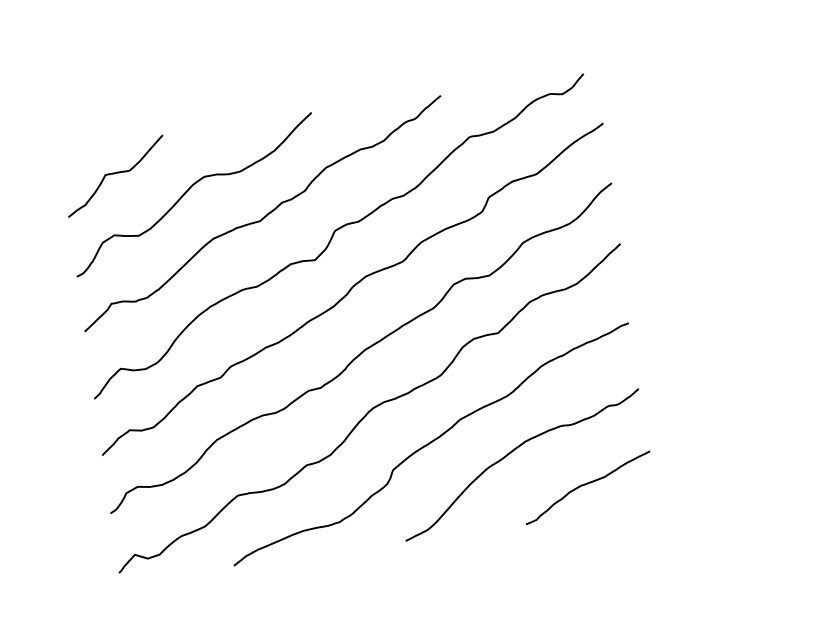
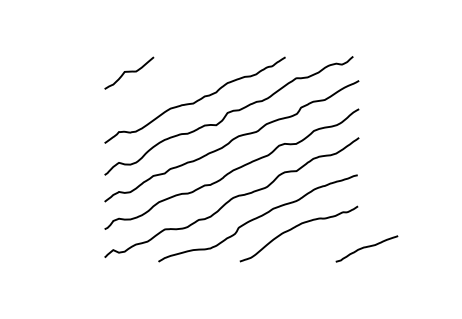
curve: (191, 189) -> (163, 84), removed
curve: (586, 484) -> (366, 247), moved

